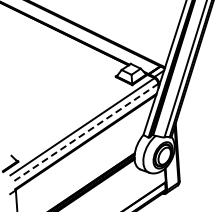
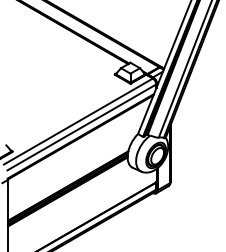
line: (85, 132) -> (81, 127), dashed -> solid

